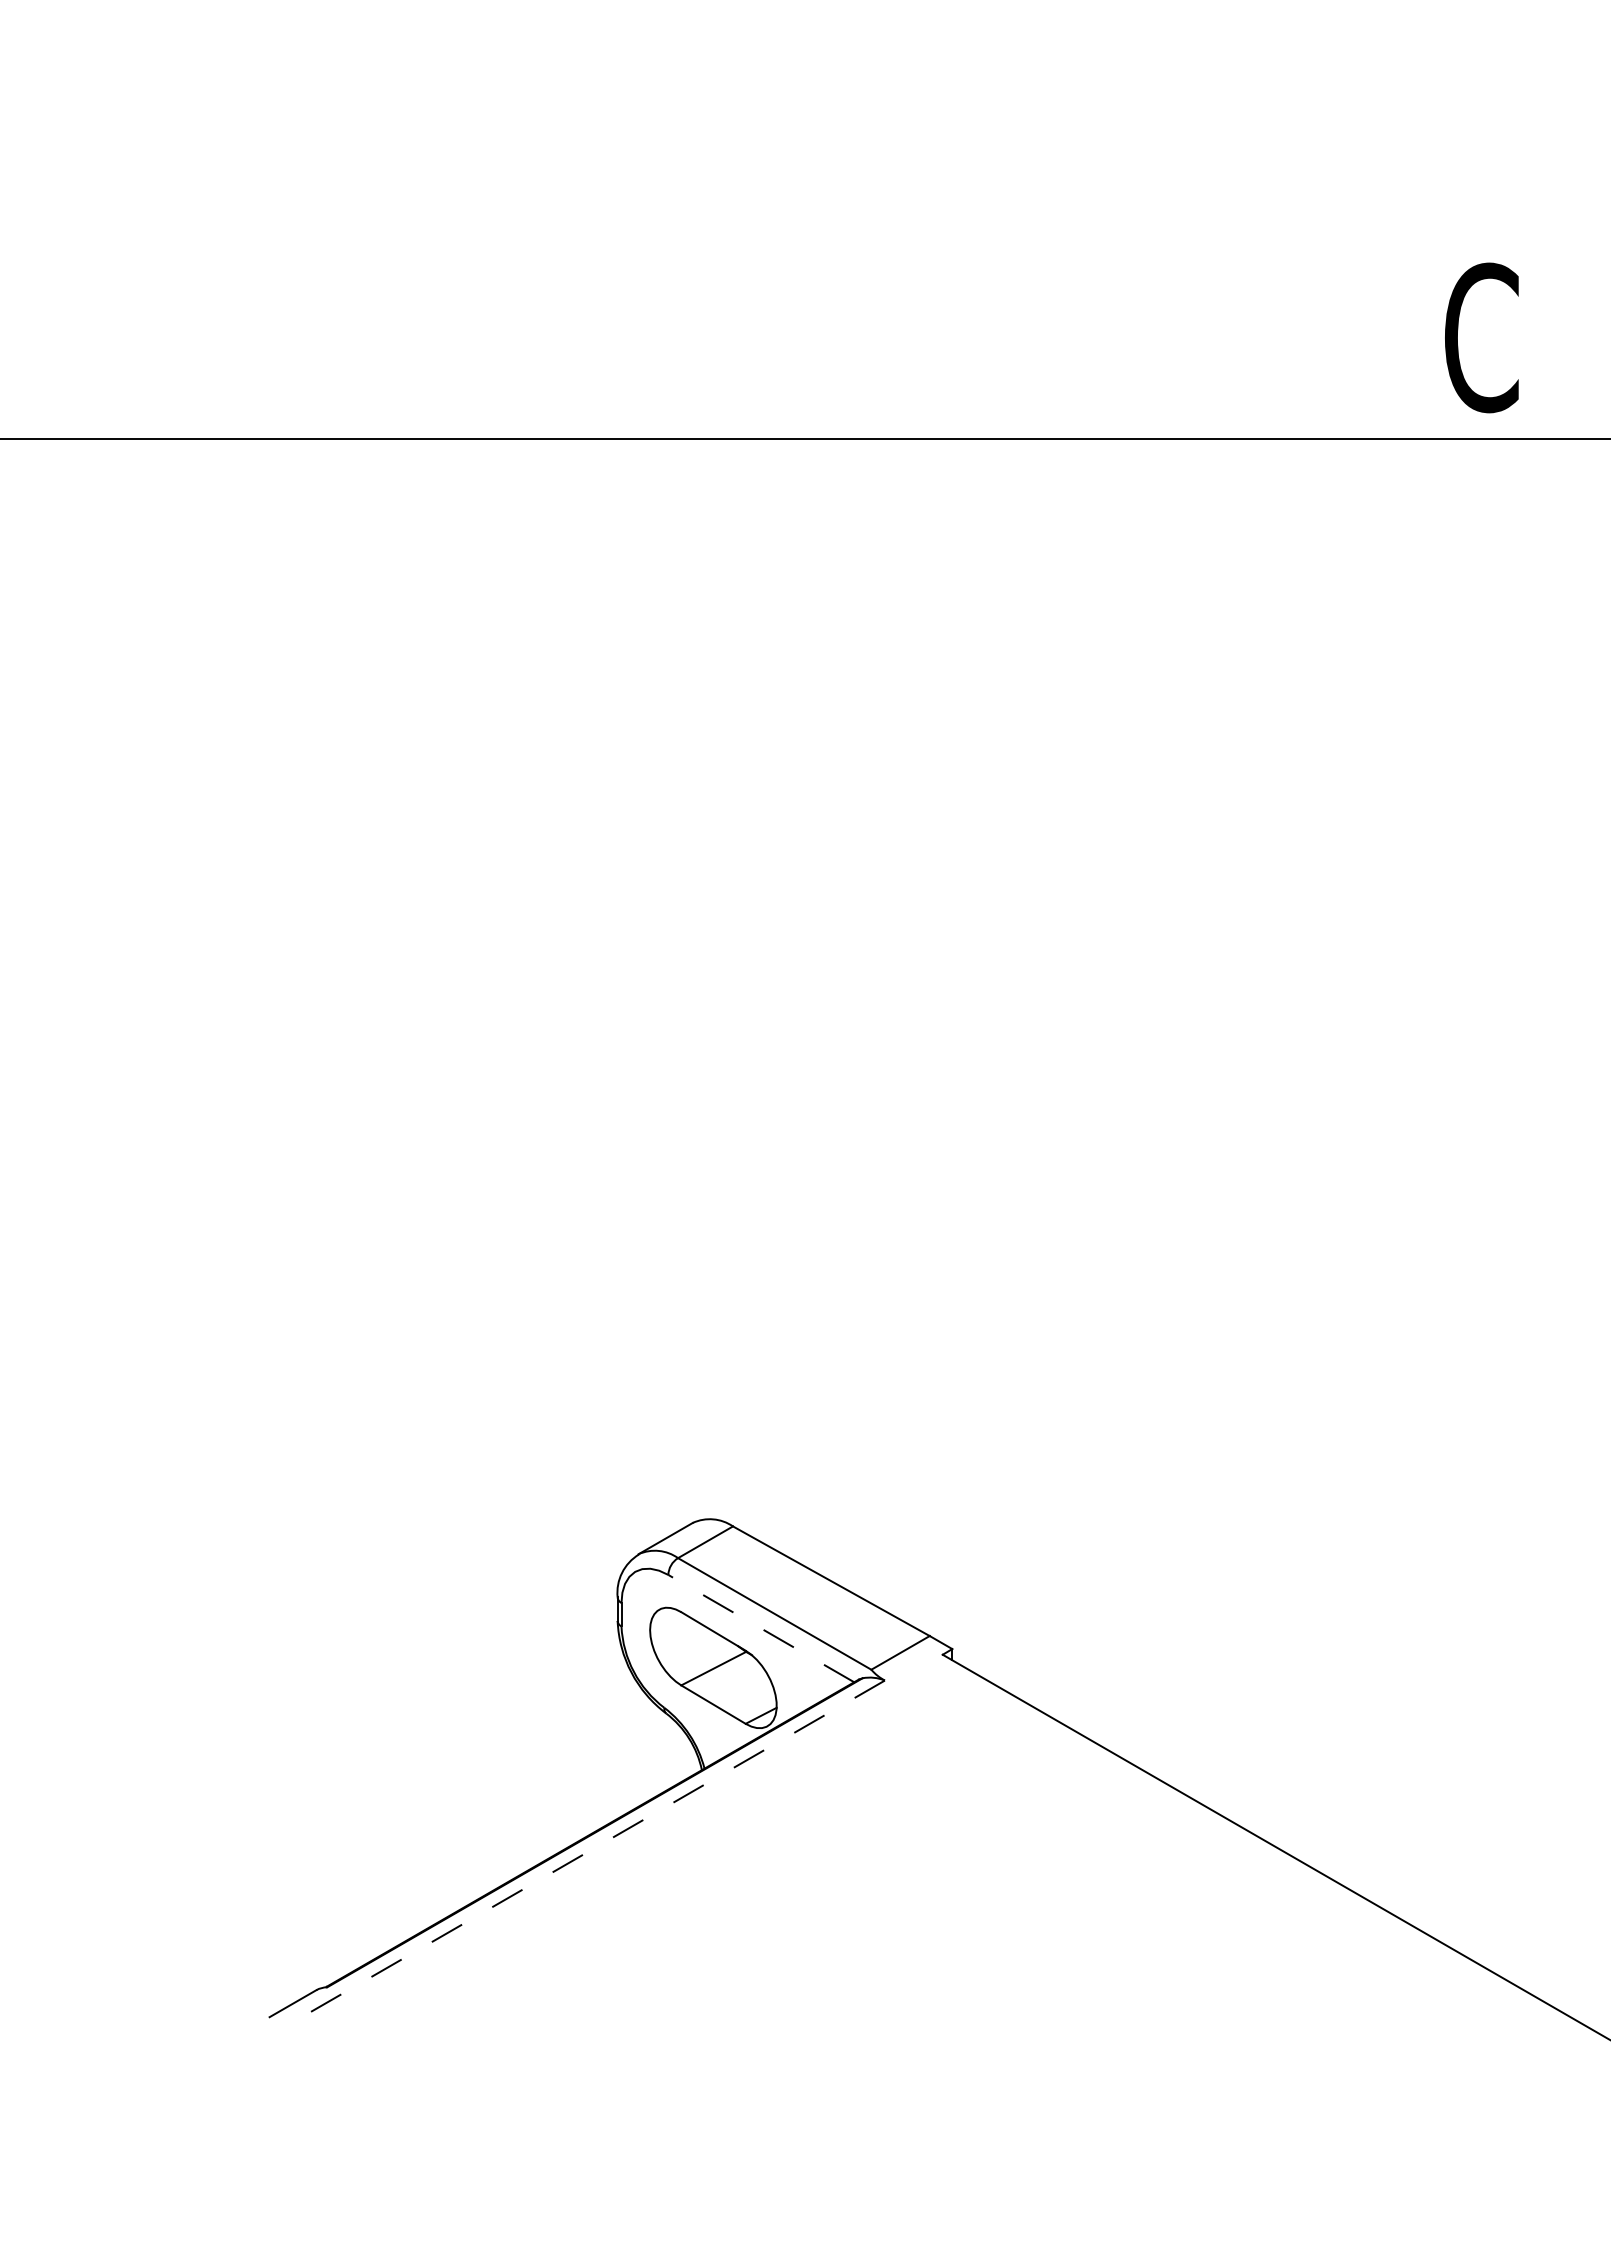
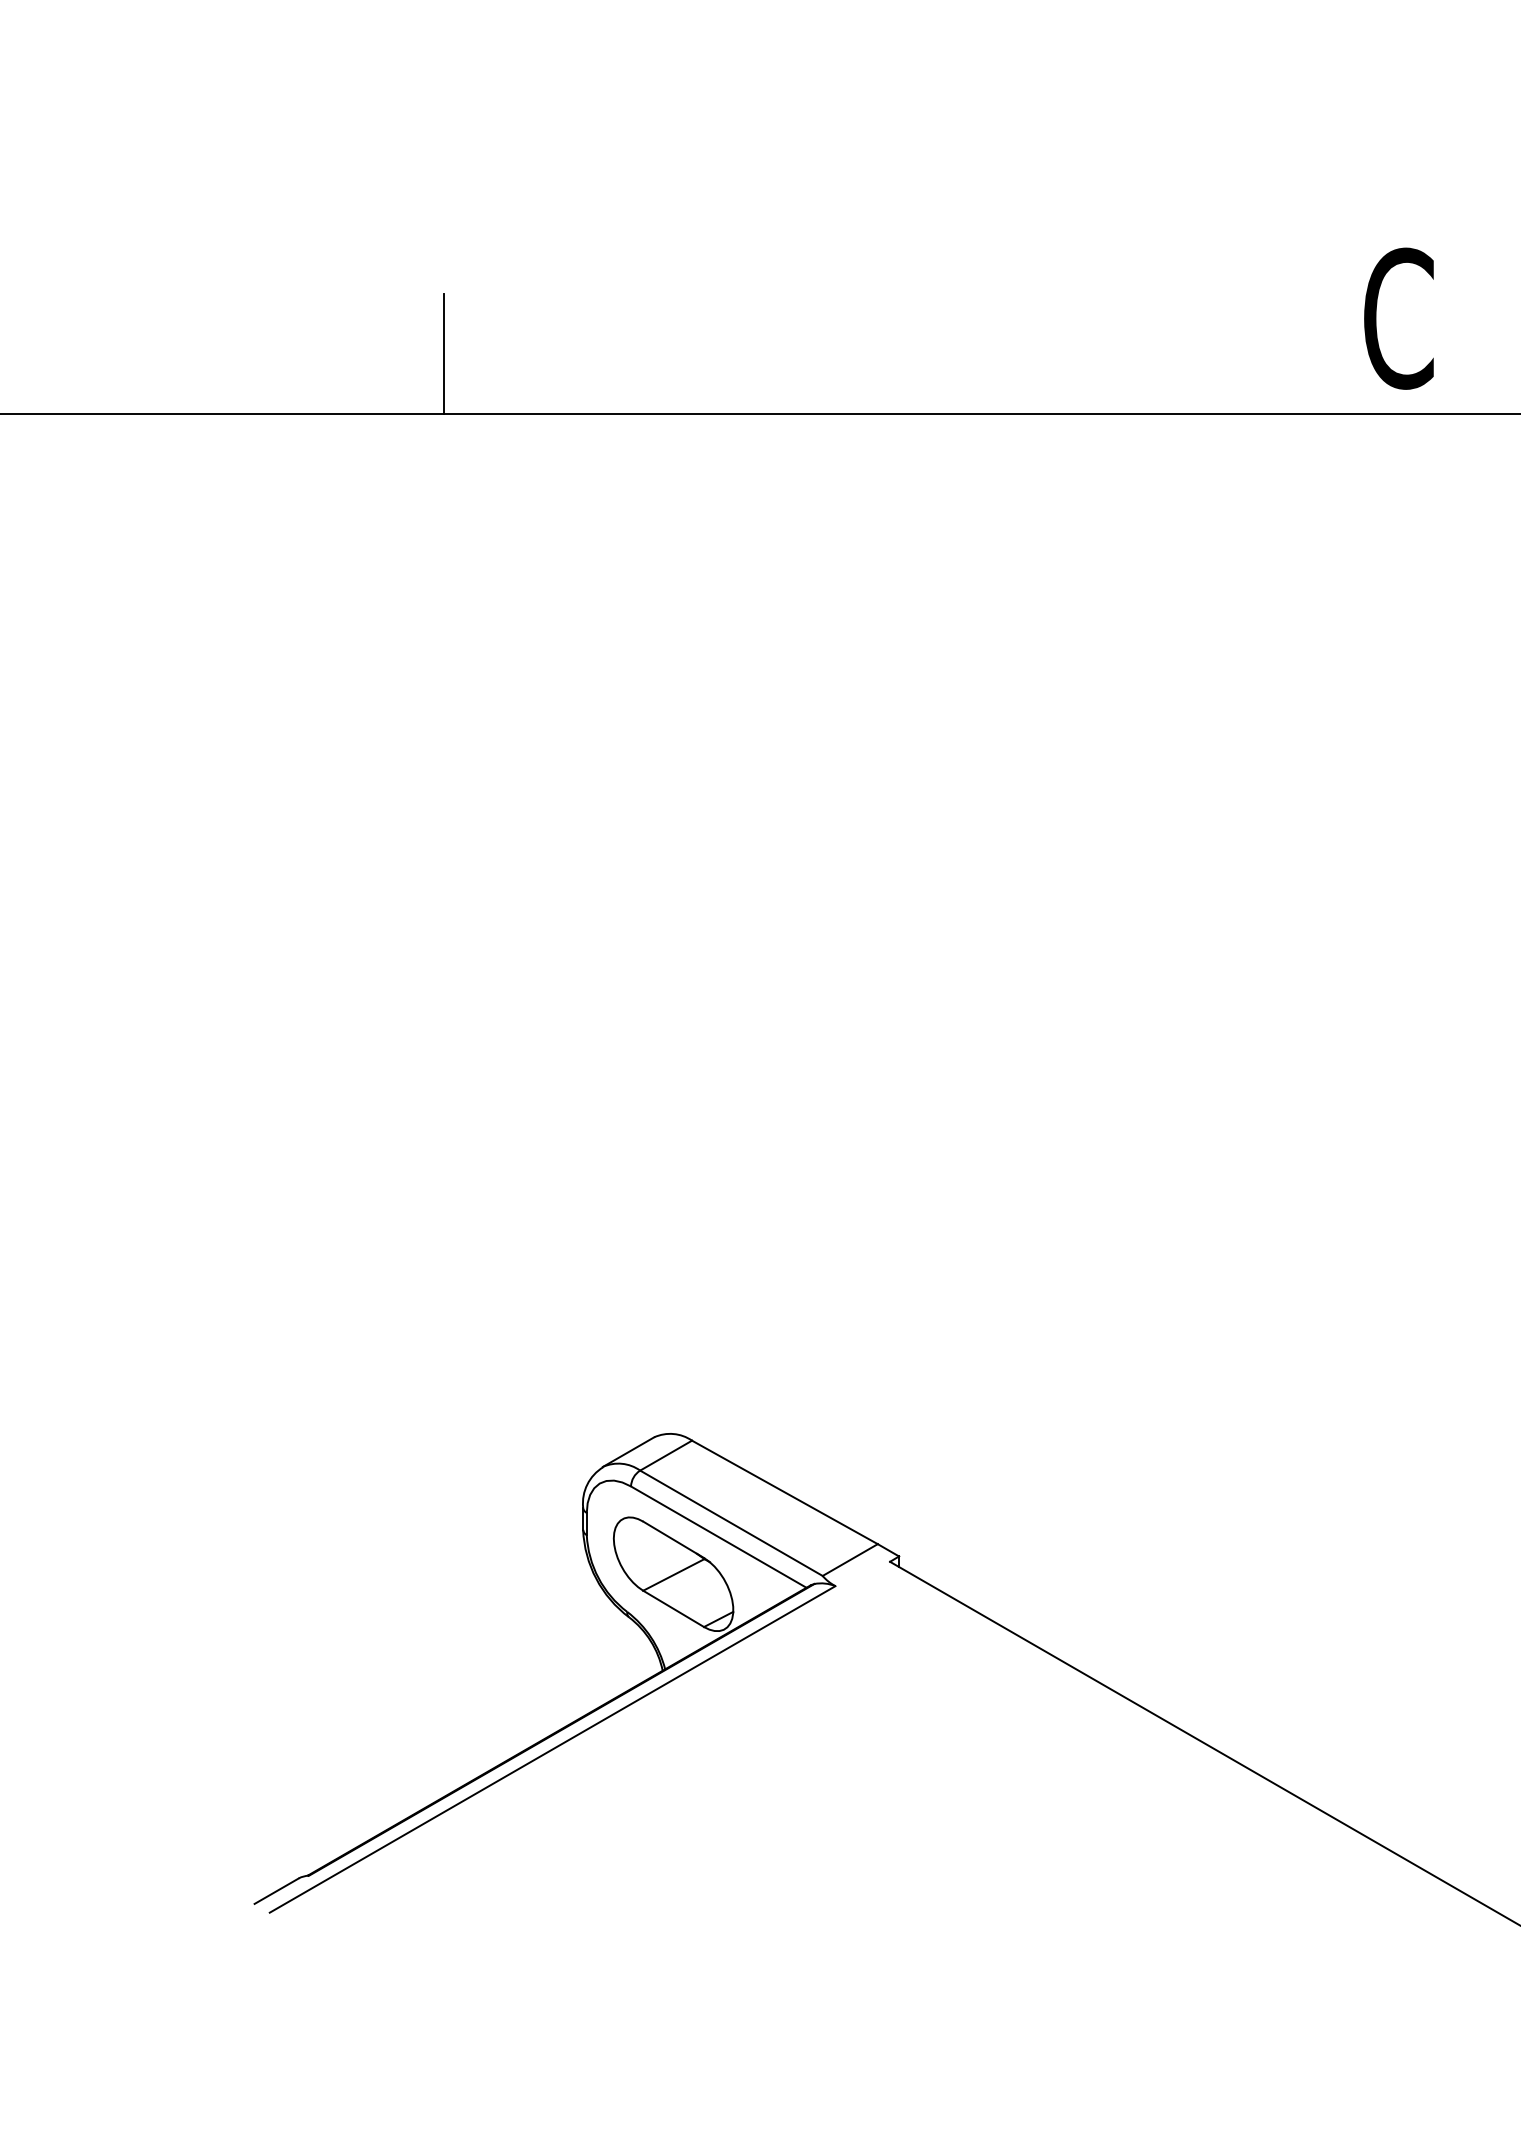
line: (470, 375) -> (444, 354), added
line: (760, 1628) -> (718, 1537), dashed -> solid
line: (585, 1853) -> (552, 1749), dashed -> solid

